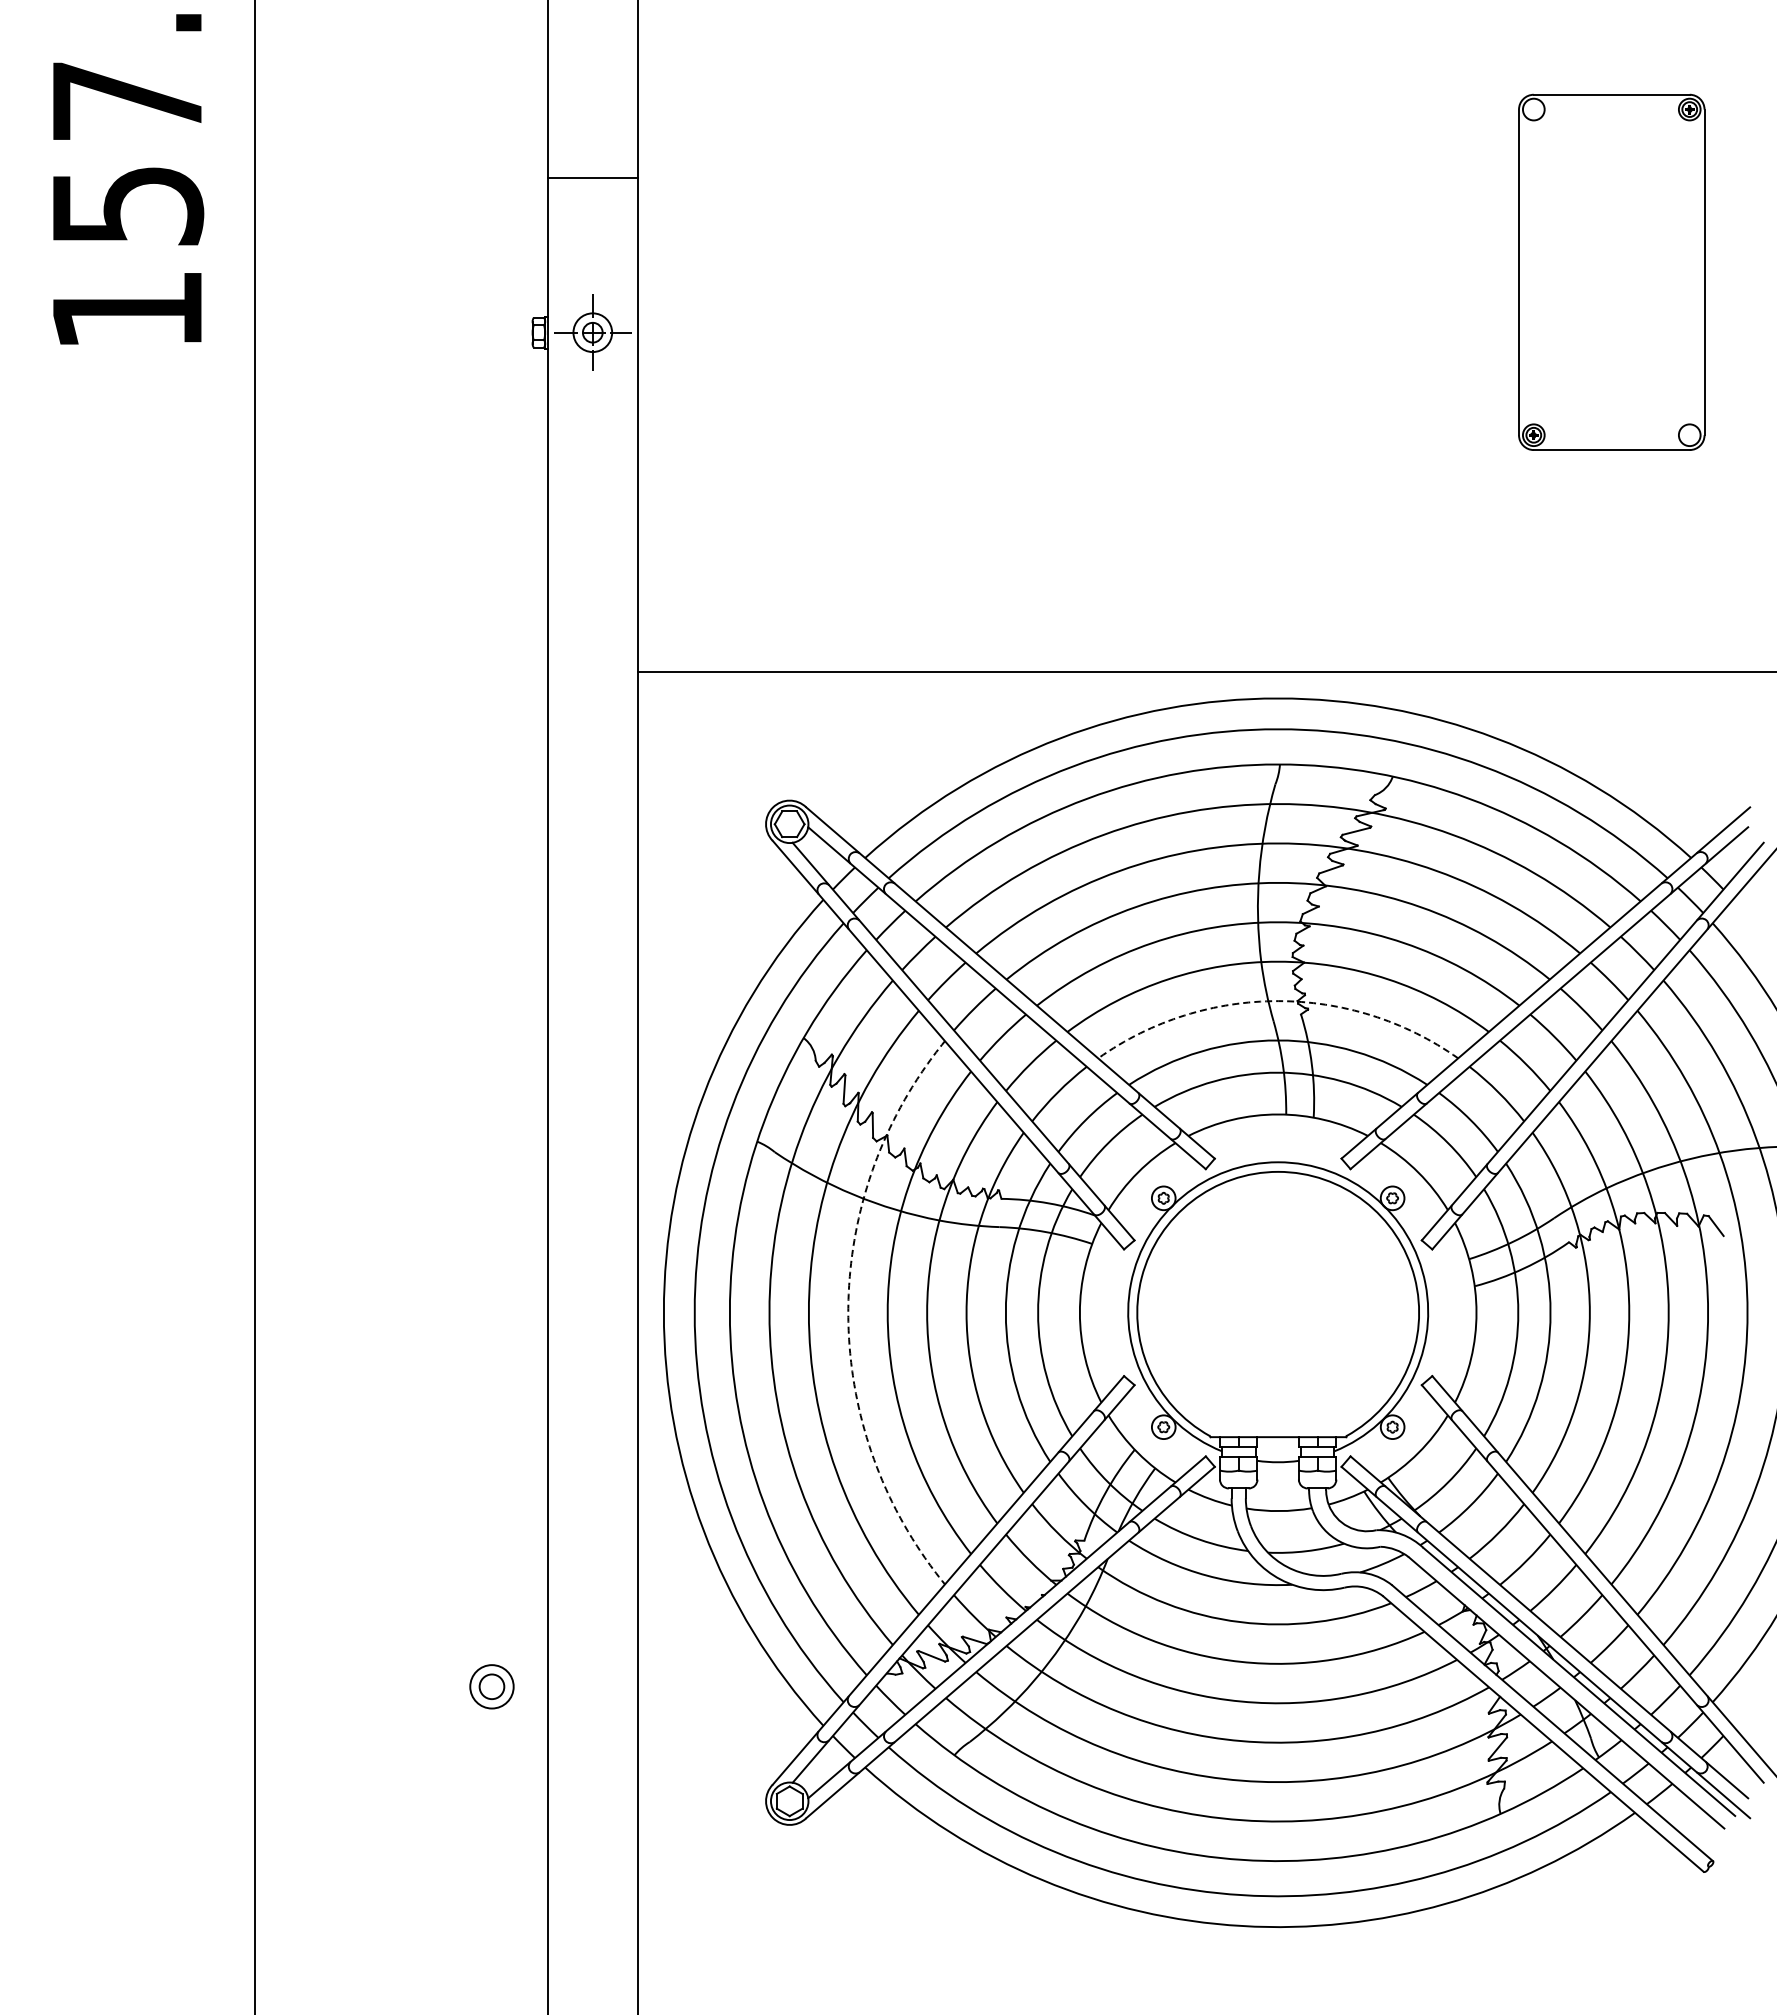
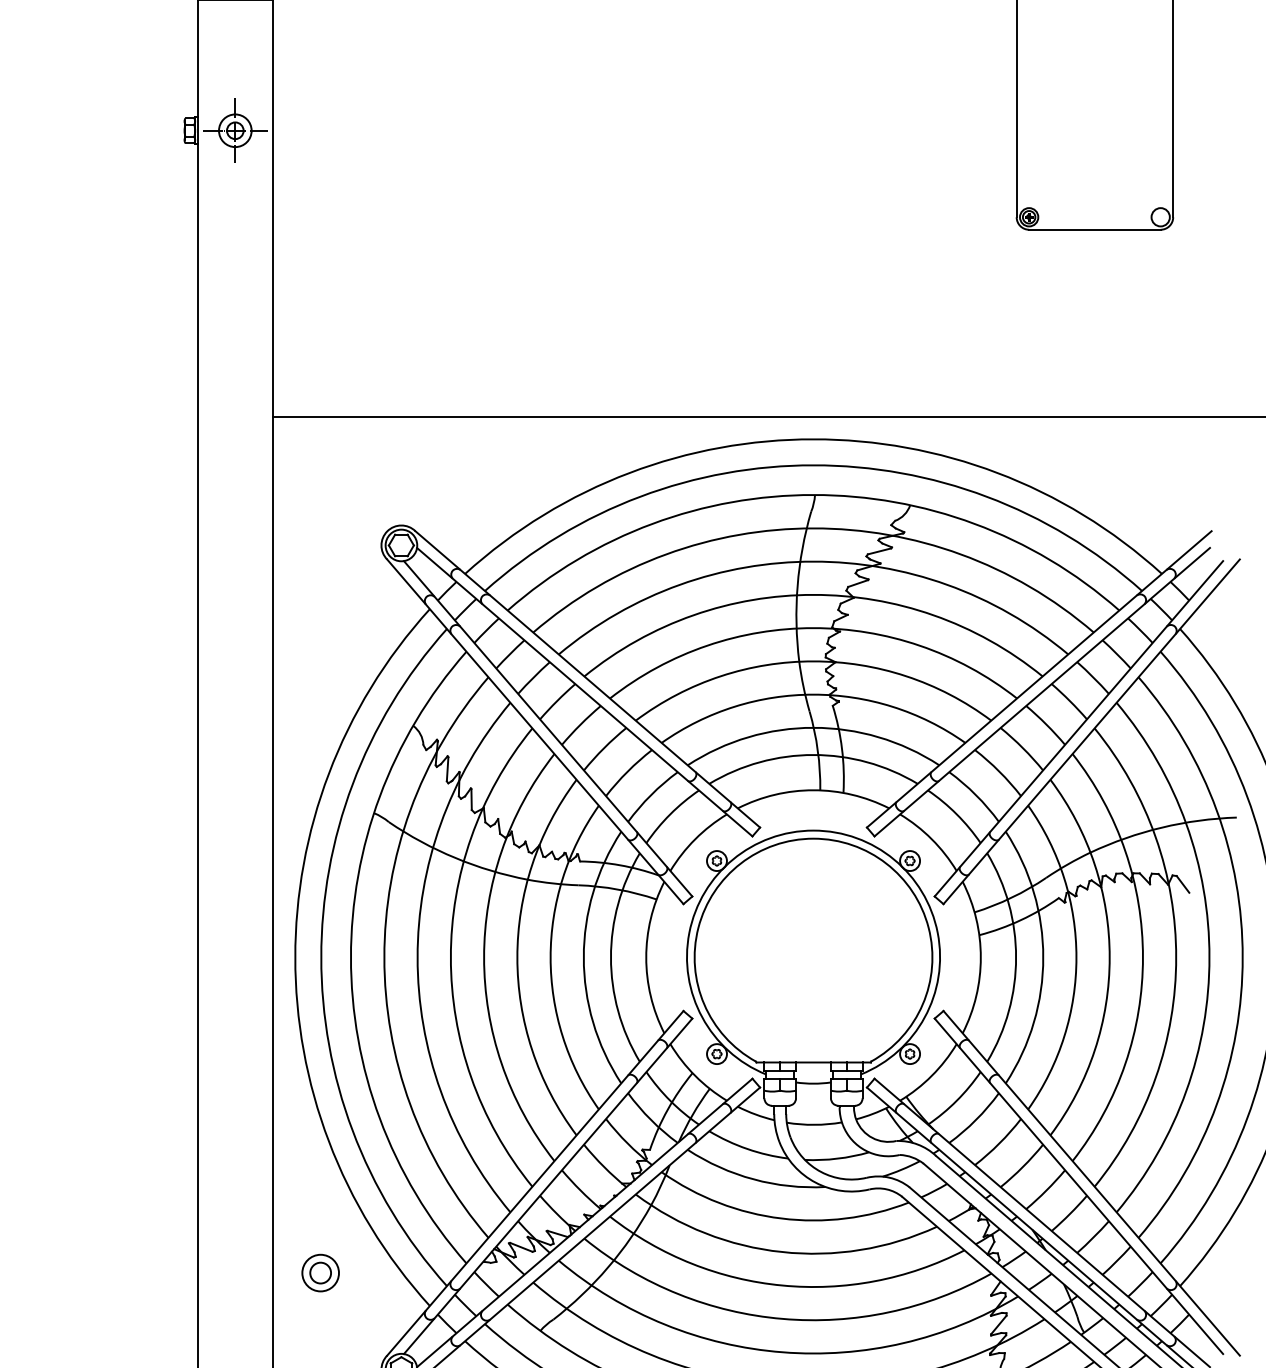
arc: (1278, 1001) -> (813, 694), dashed -> solid
arc: (848, 1312) -> (451, 957), dashed -> solid
part: (491, 1686) -> (320, 1272), moved

